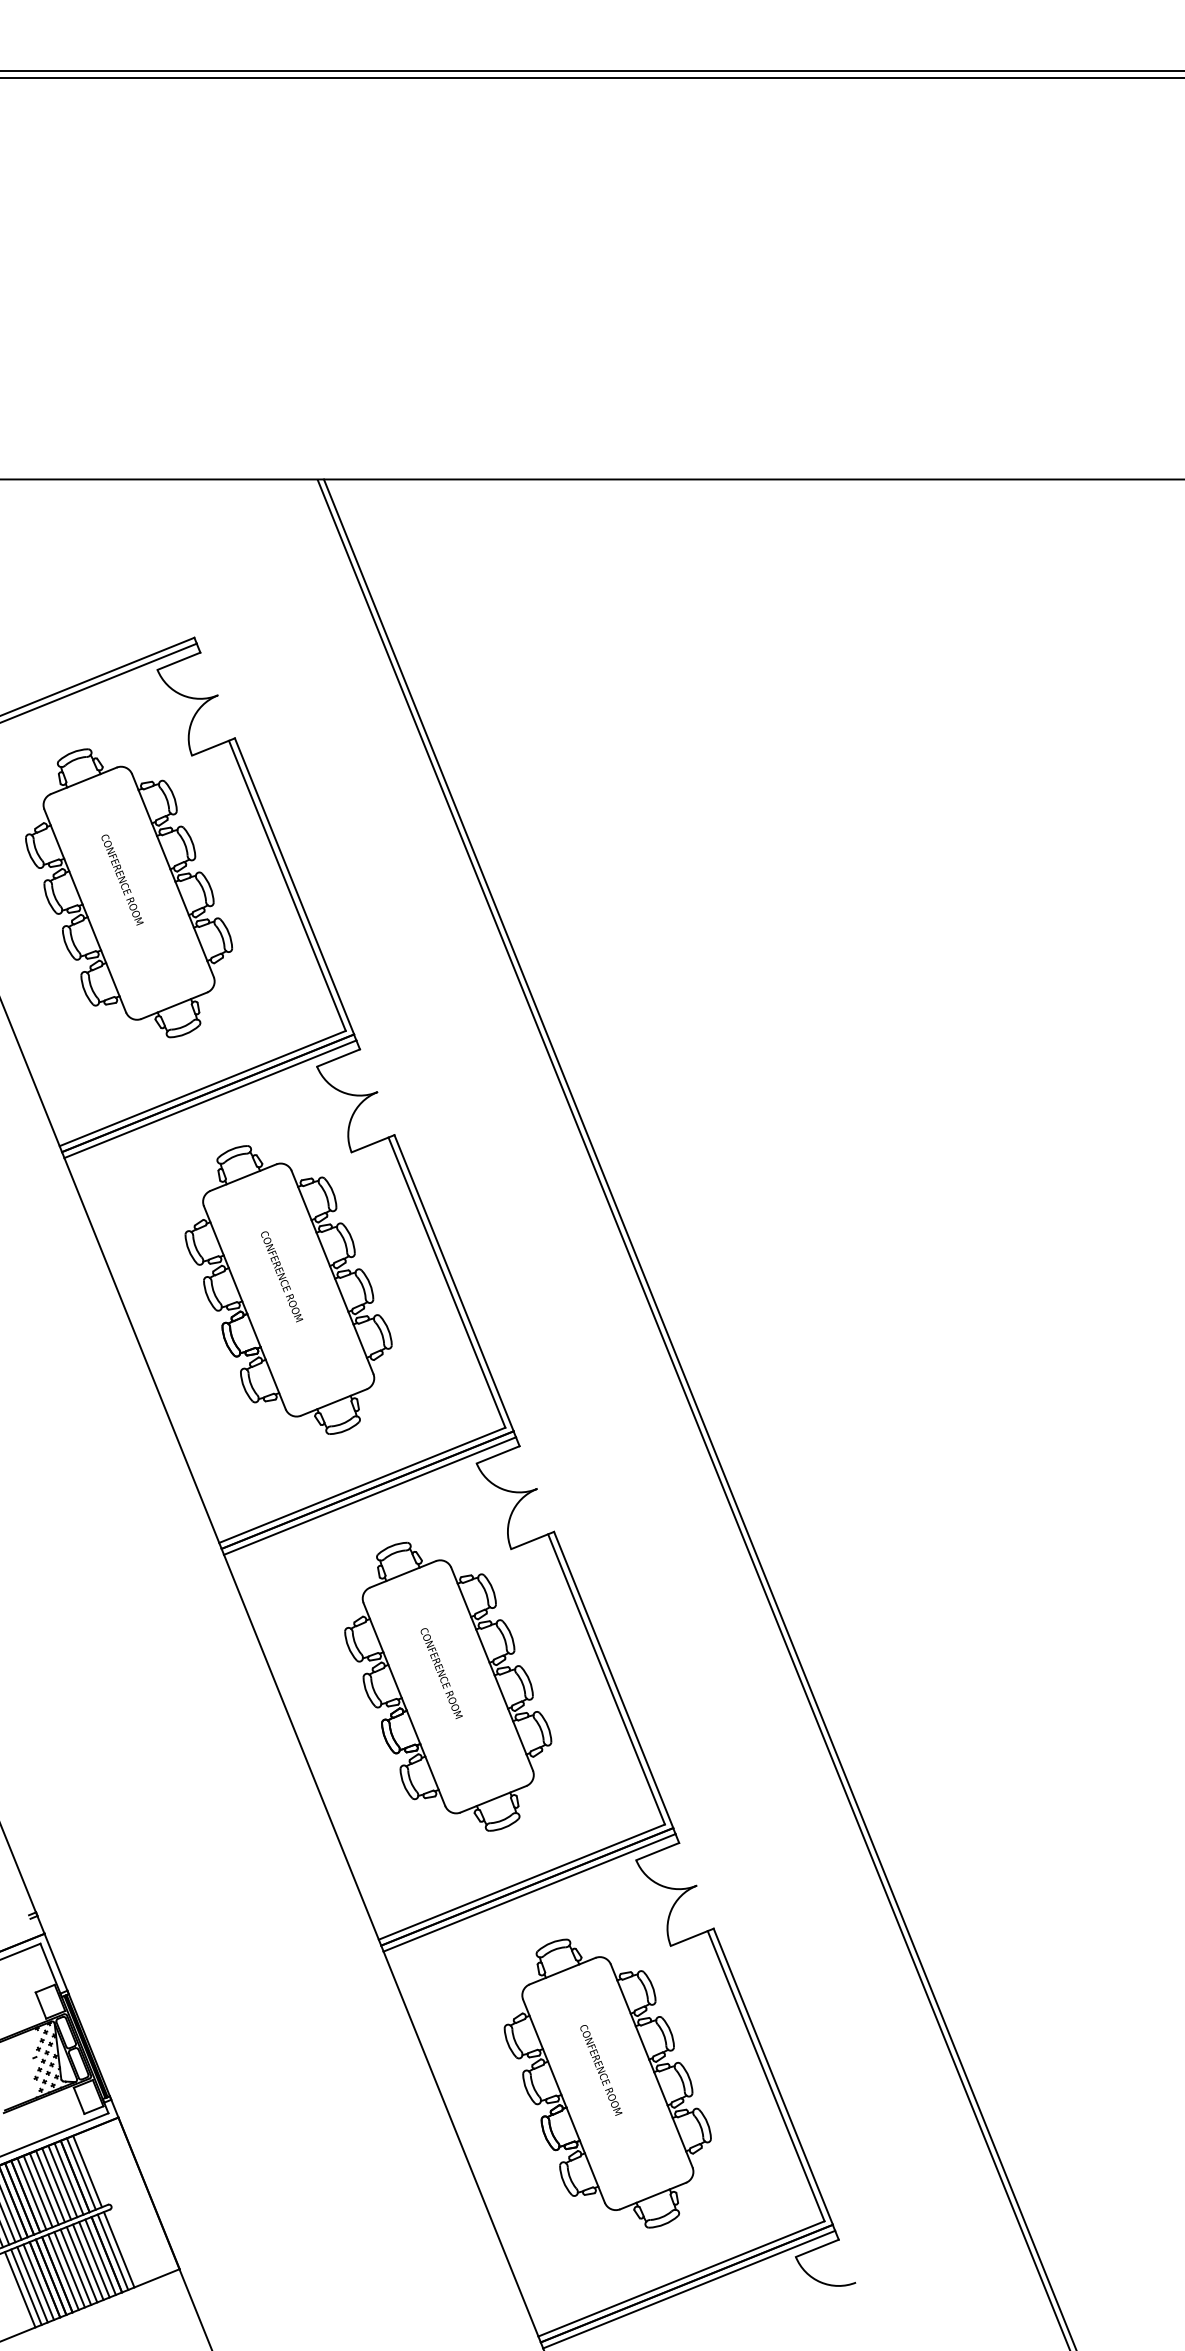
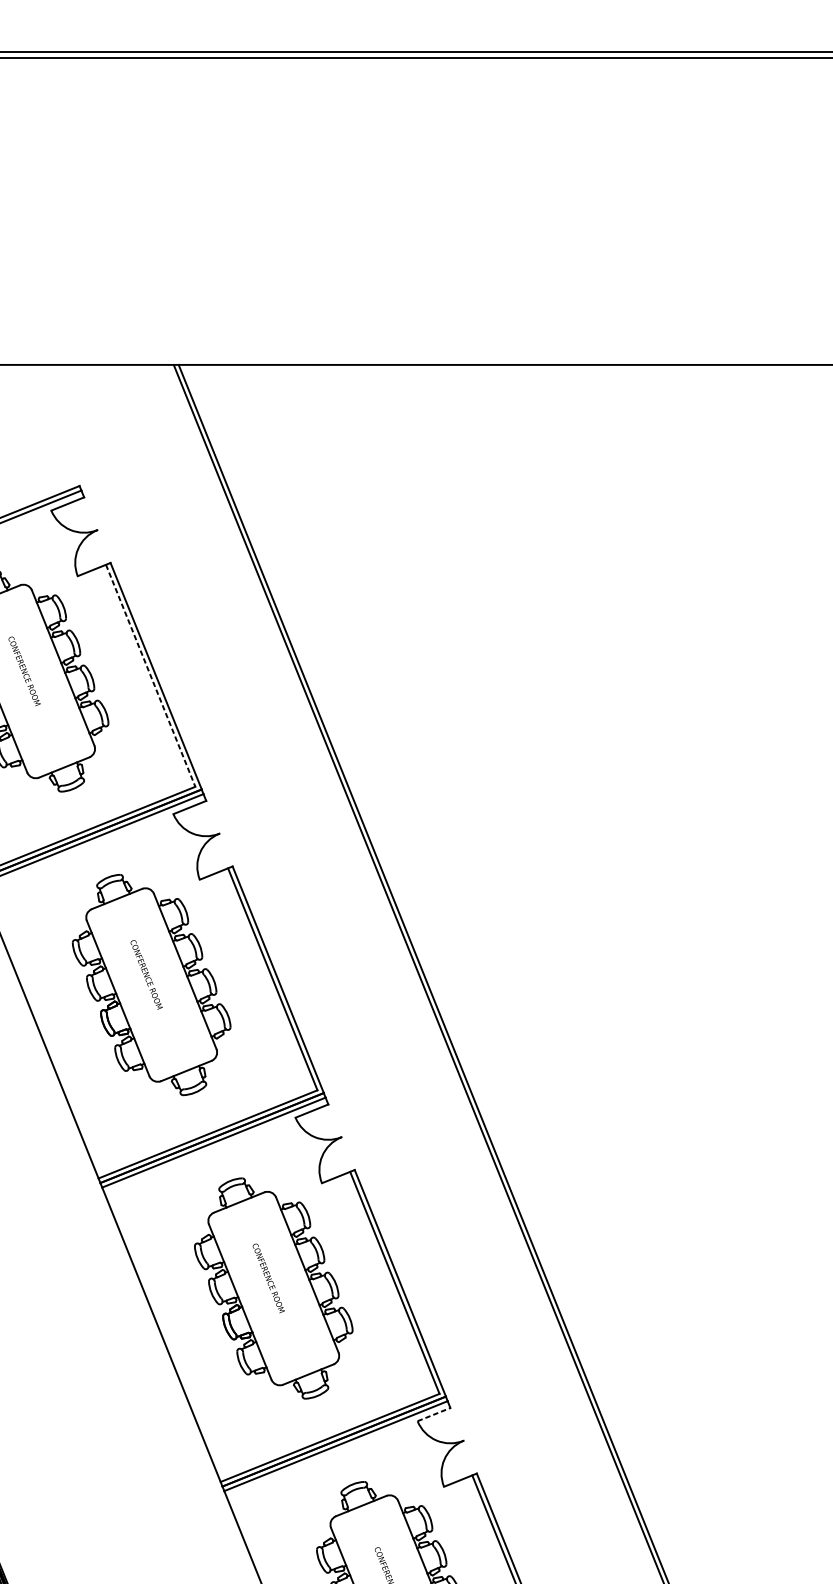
line: (287, 886) -> (150, 676), solid -> dashed
line: (658, 1851) -> (434, 1414), solid -> dashed

